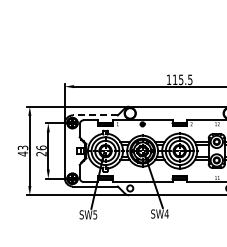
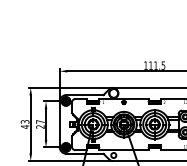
text: (181, 79) -> (156, 65), 115.5 -> 111.5
line: (94, 115) -> (84, 95), dashed -> solid
text: (41, 147) -> (40, 121), 26 -> 27

